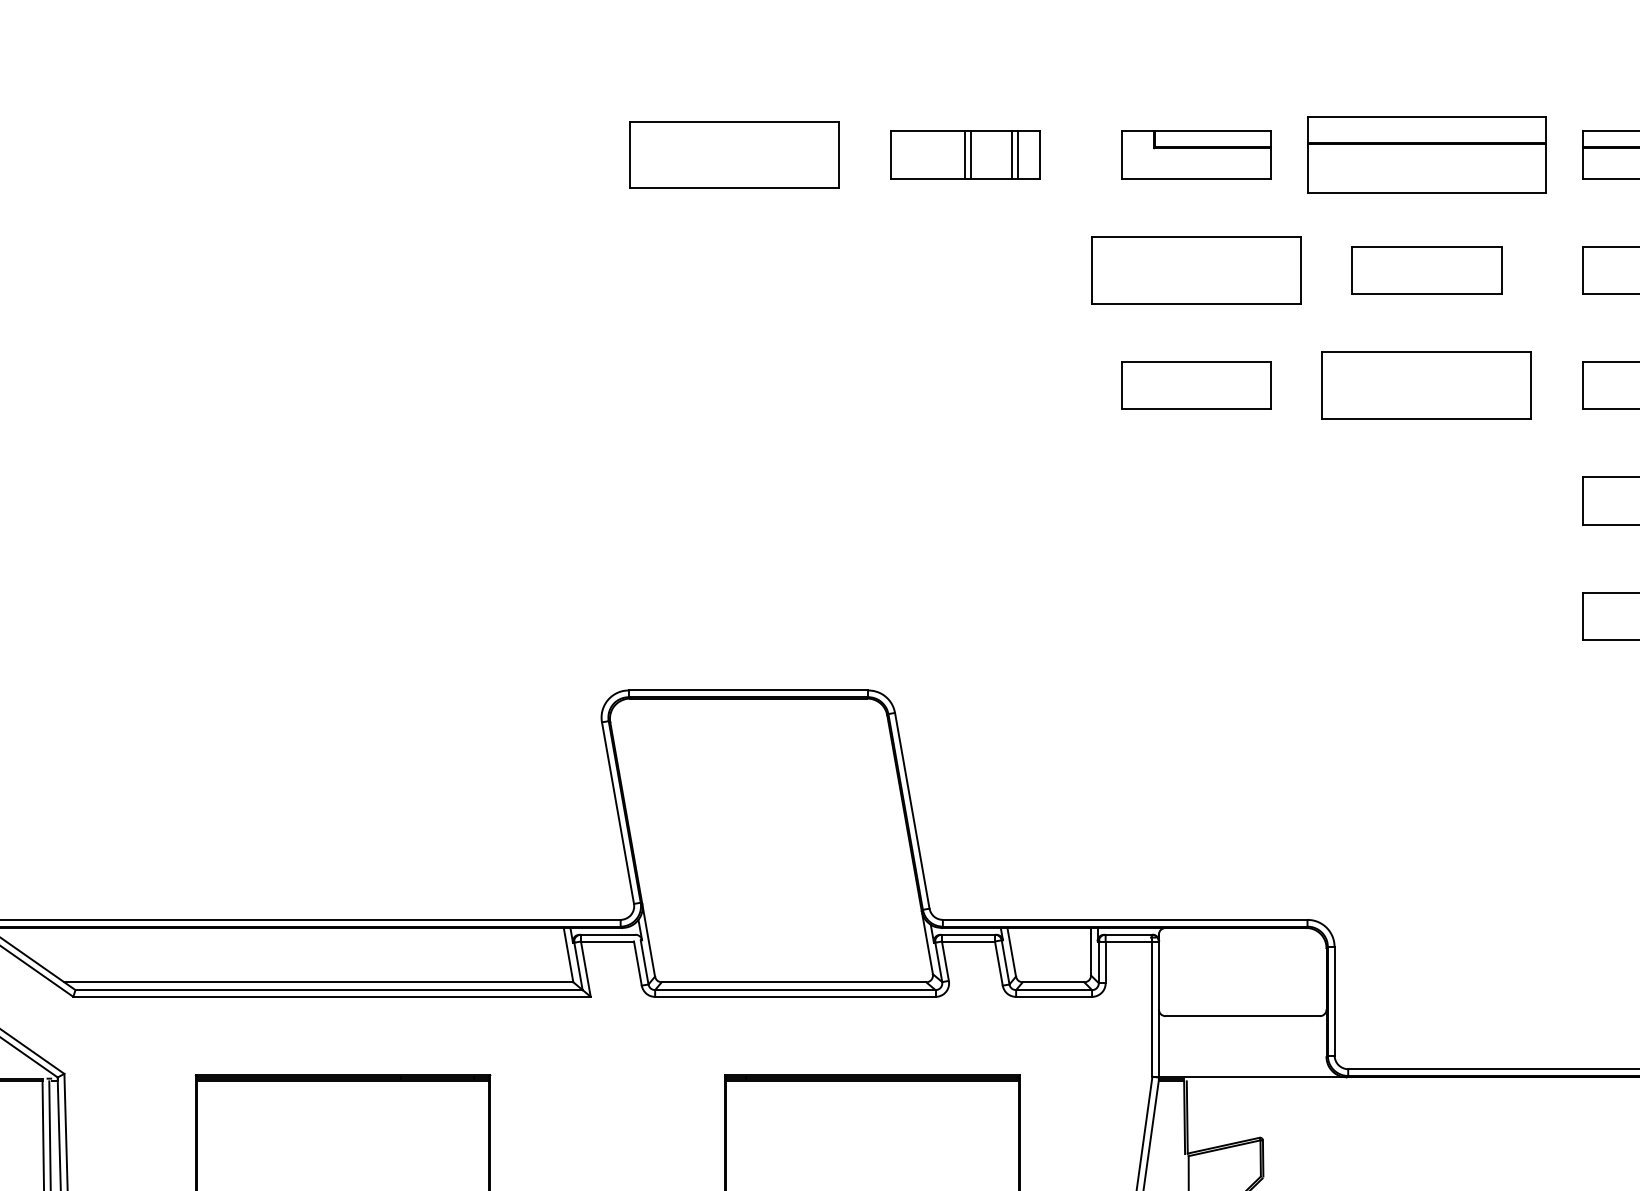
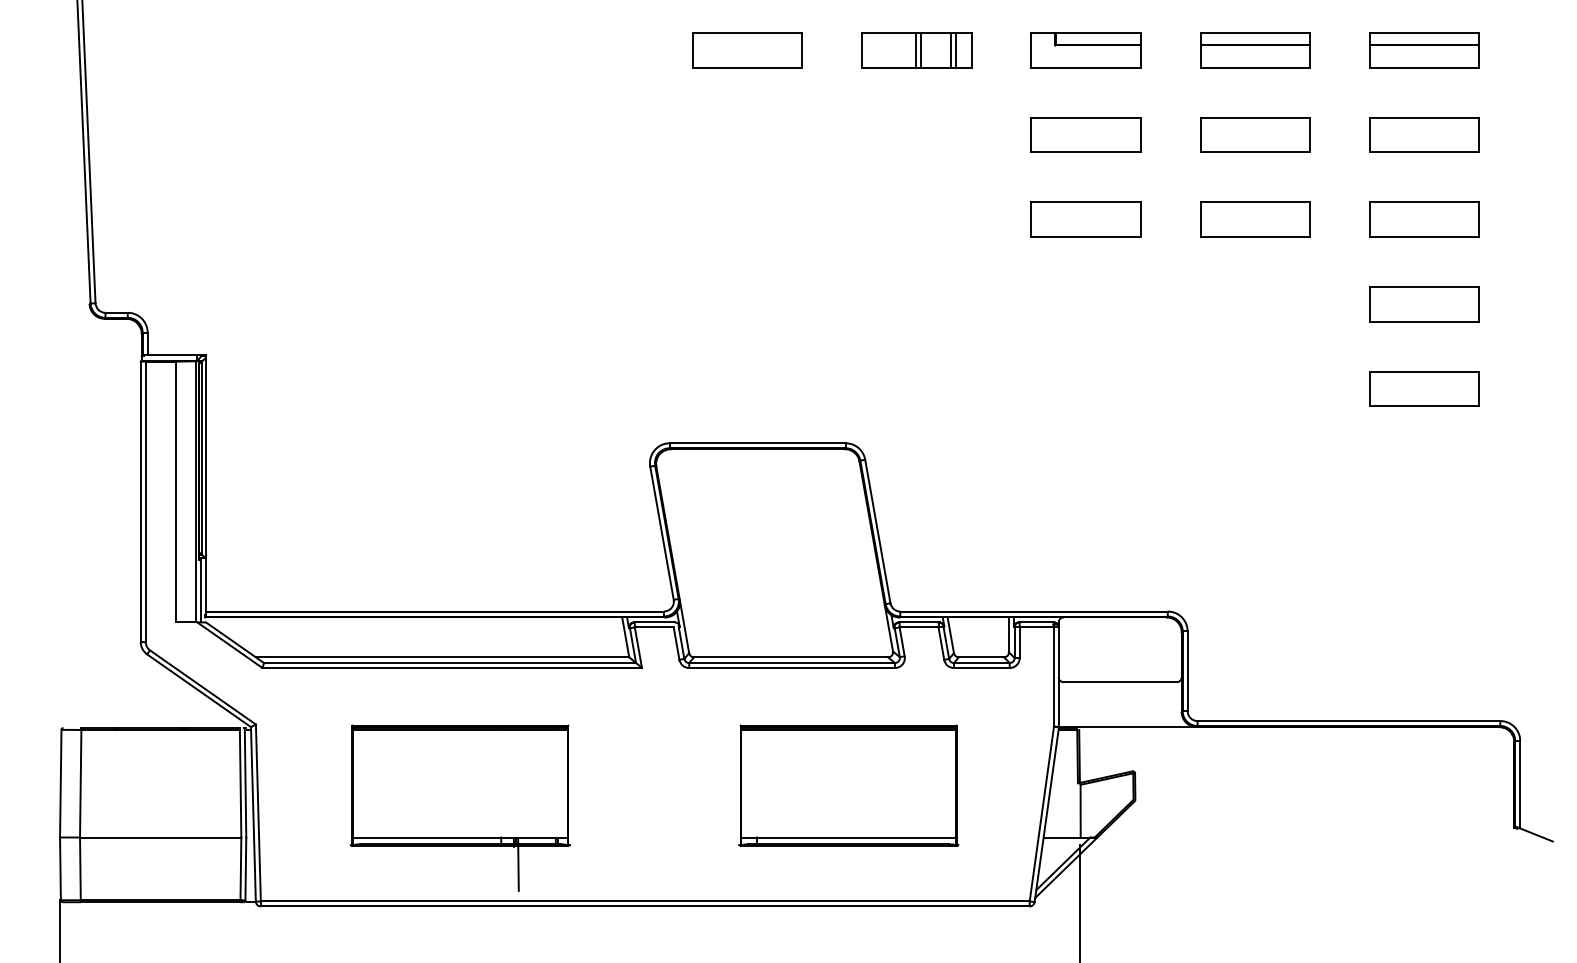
part: (734, 155) -> (747, 50), size x0.71
part: (1427, 155) -> (1255, 50), size x0.62
part: (1195, 269) -> (1085, 134), size x0.71
part: (1427, 385) -> (1255, 219), size x0.71

